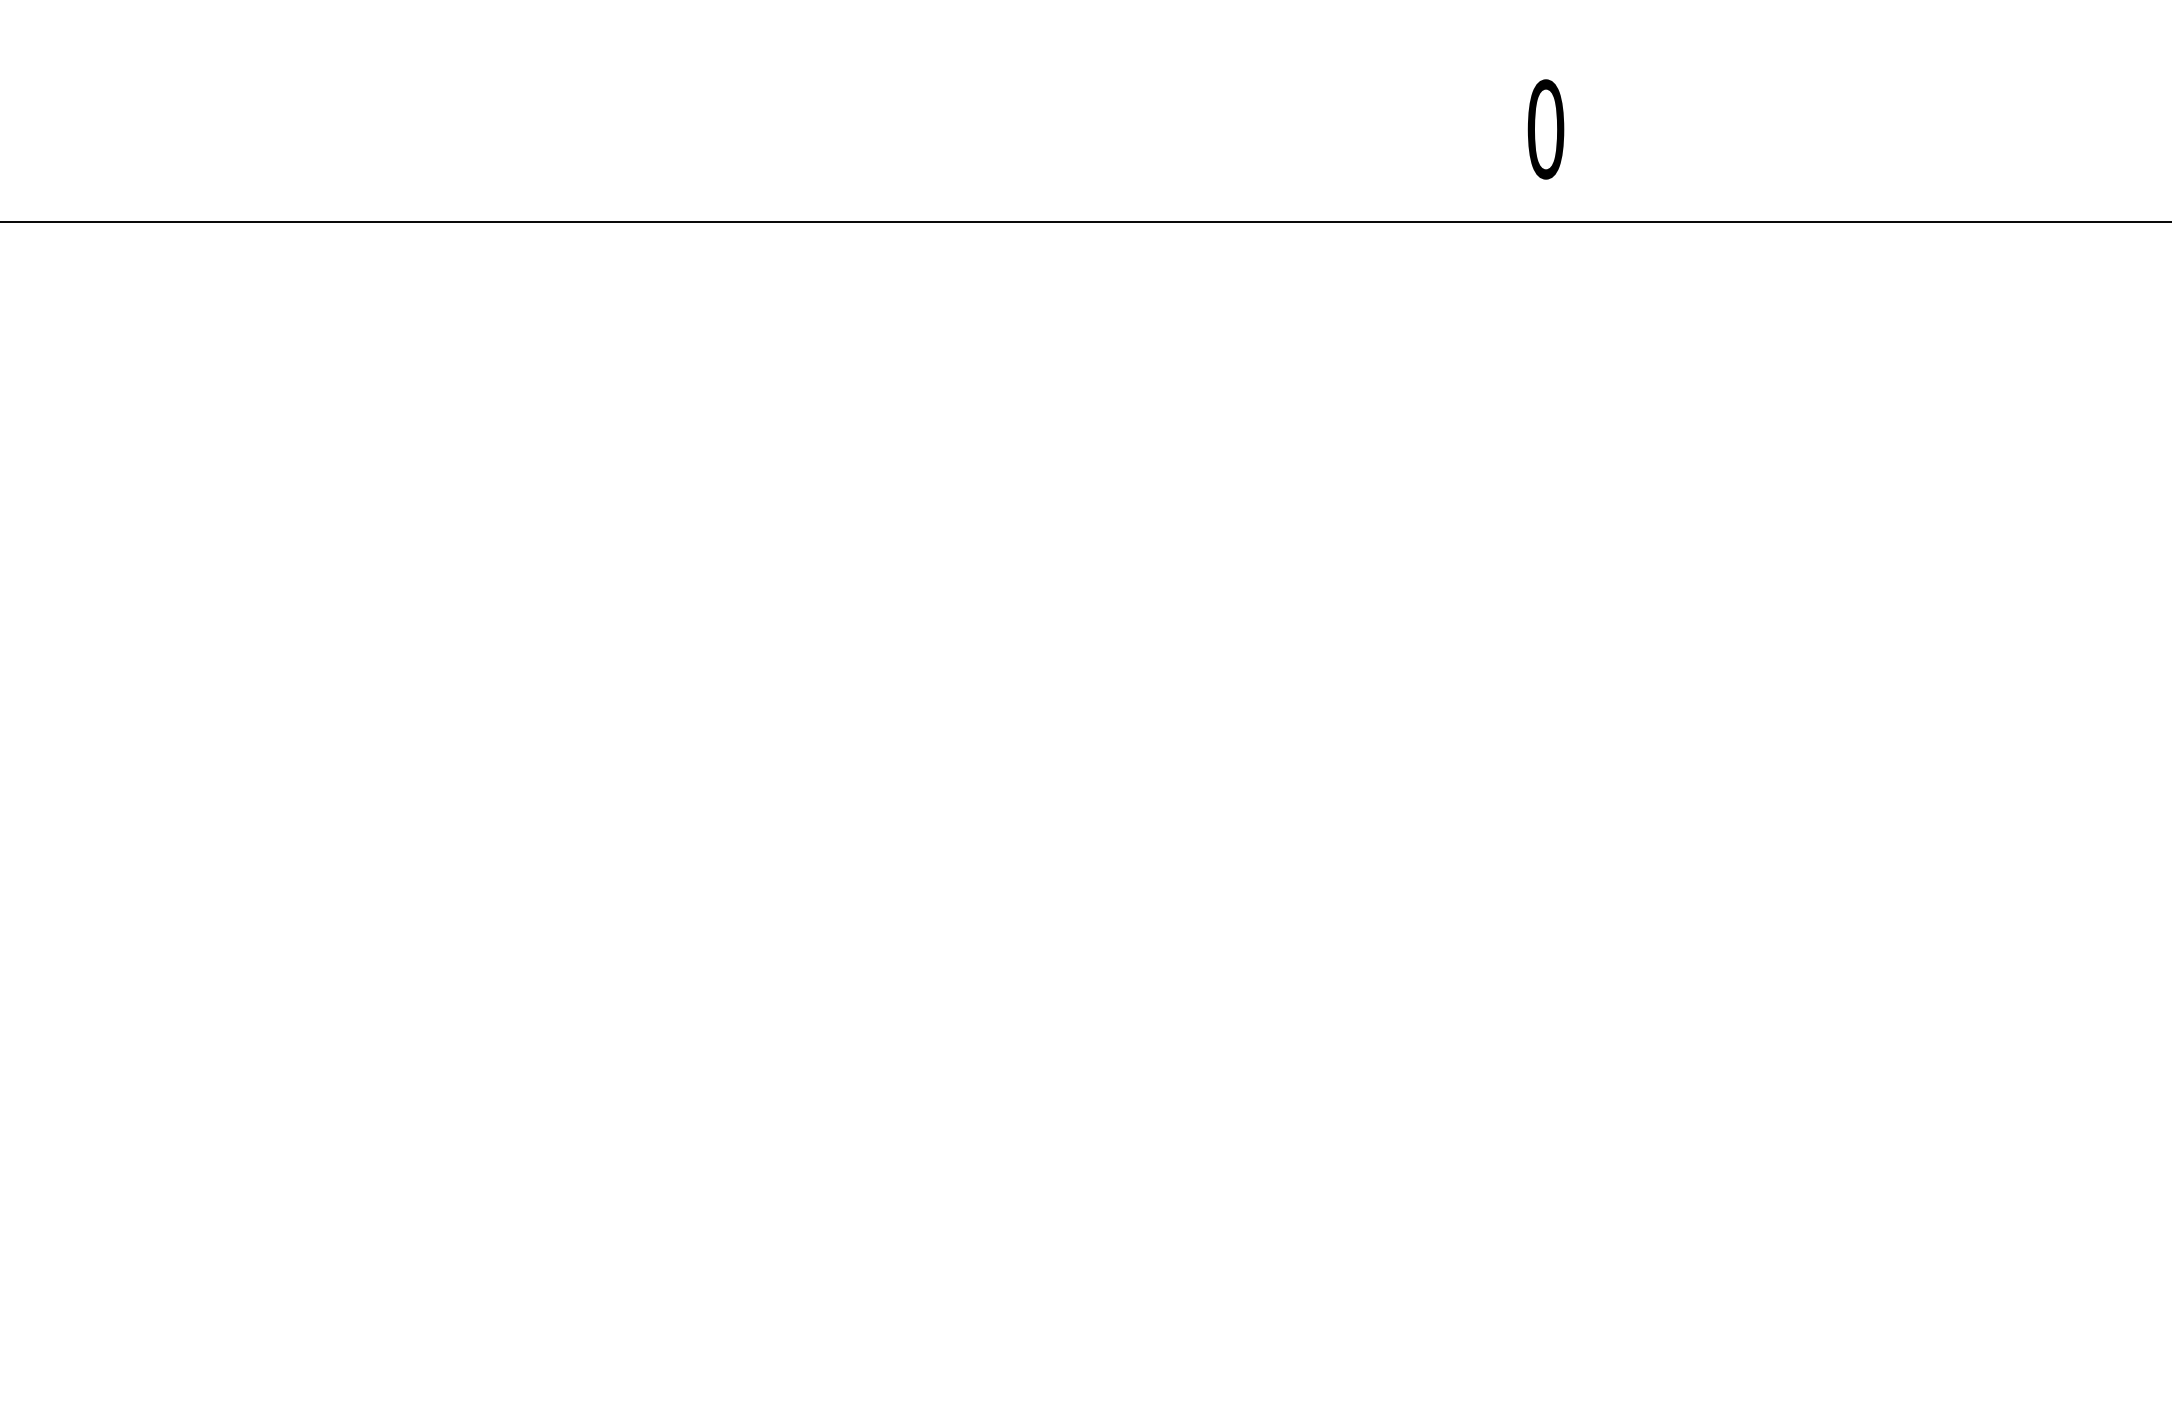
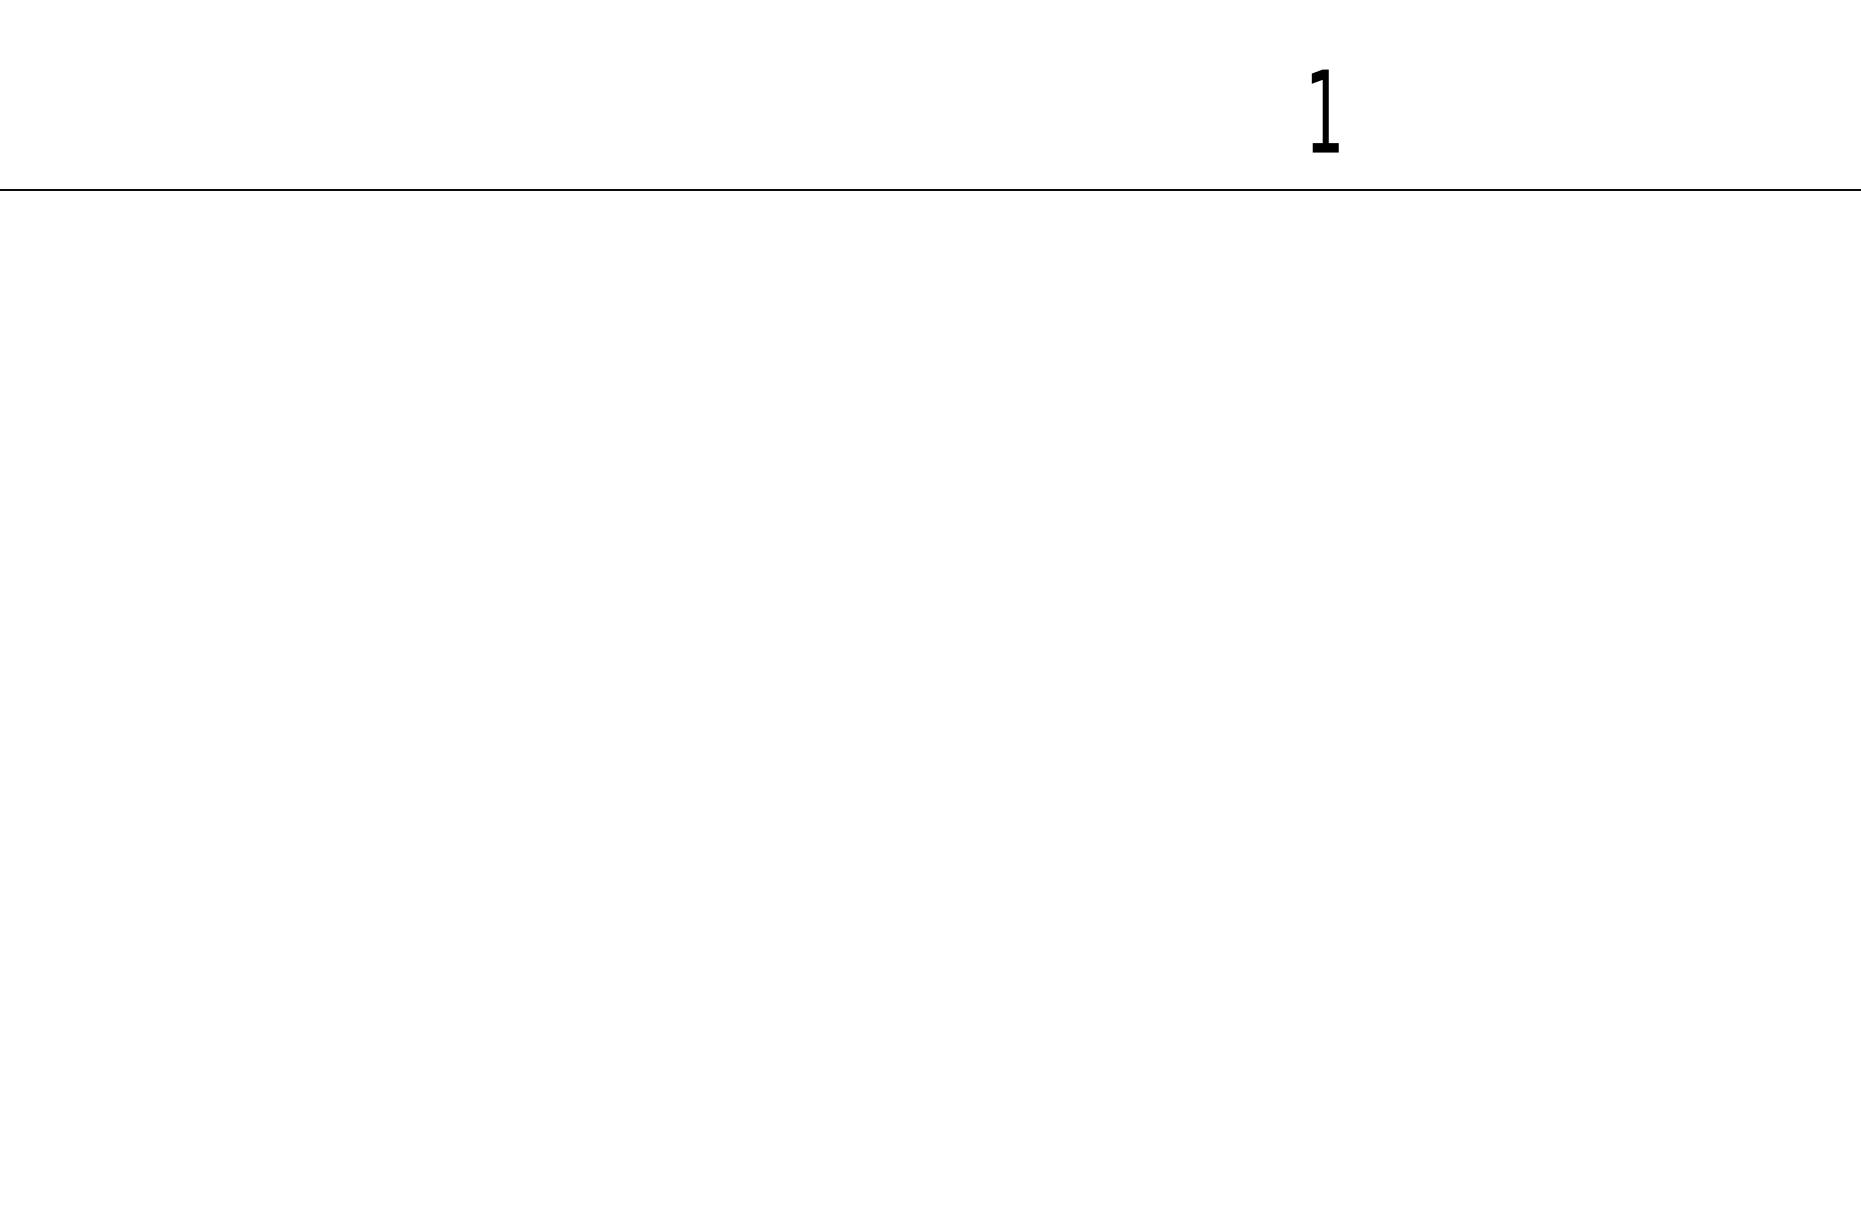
text: (1545, 129) -> (1324, 111), 0 -> 1

